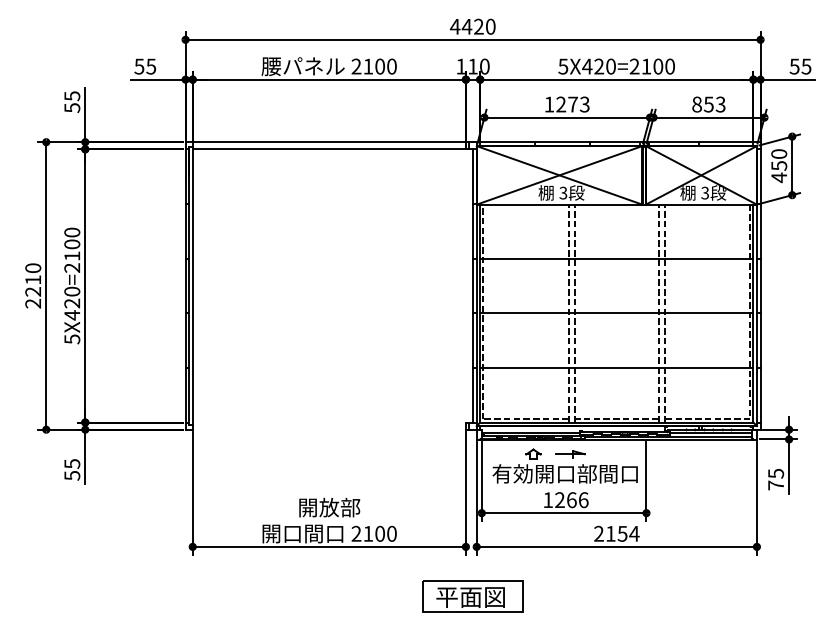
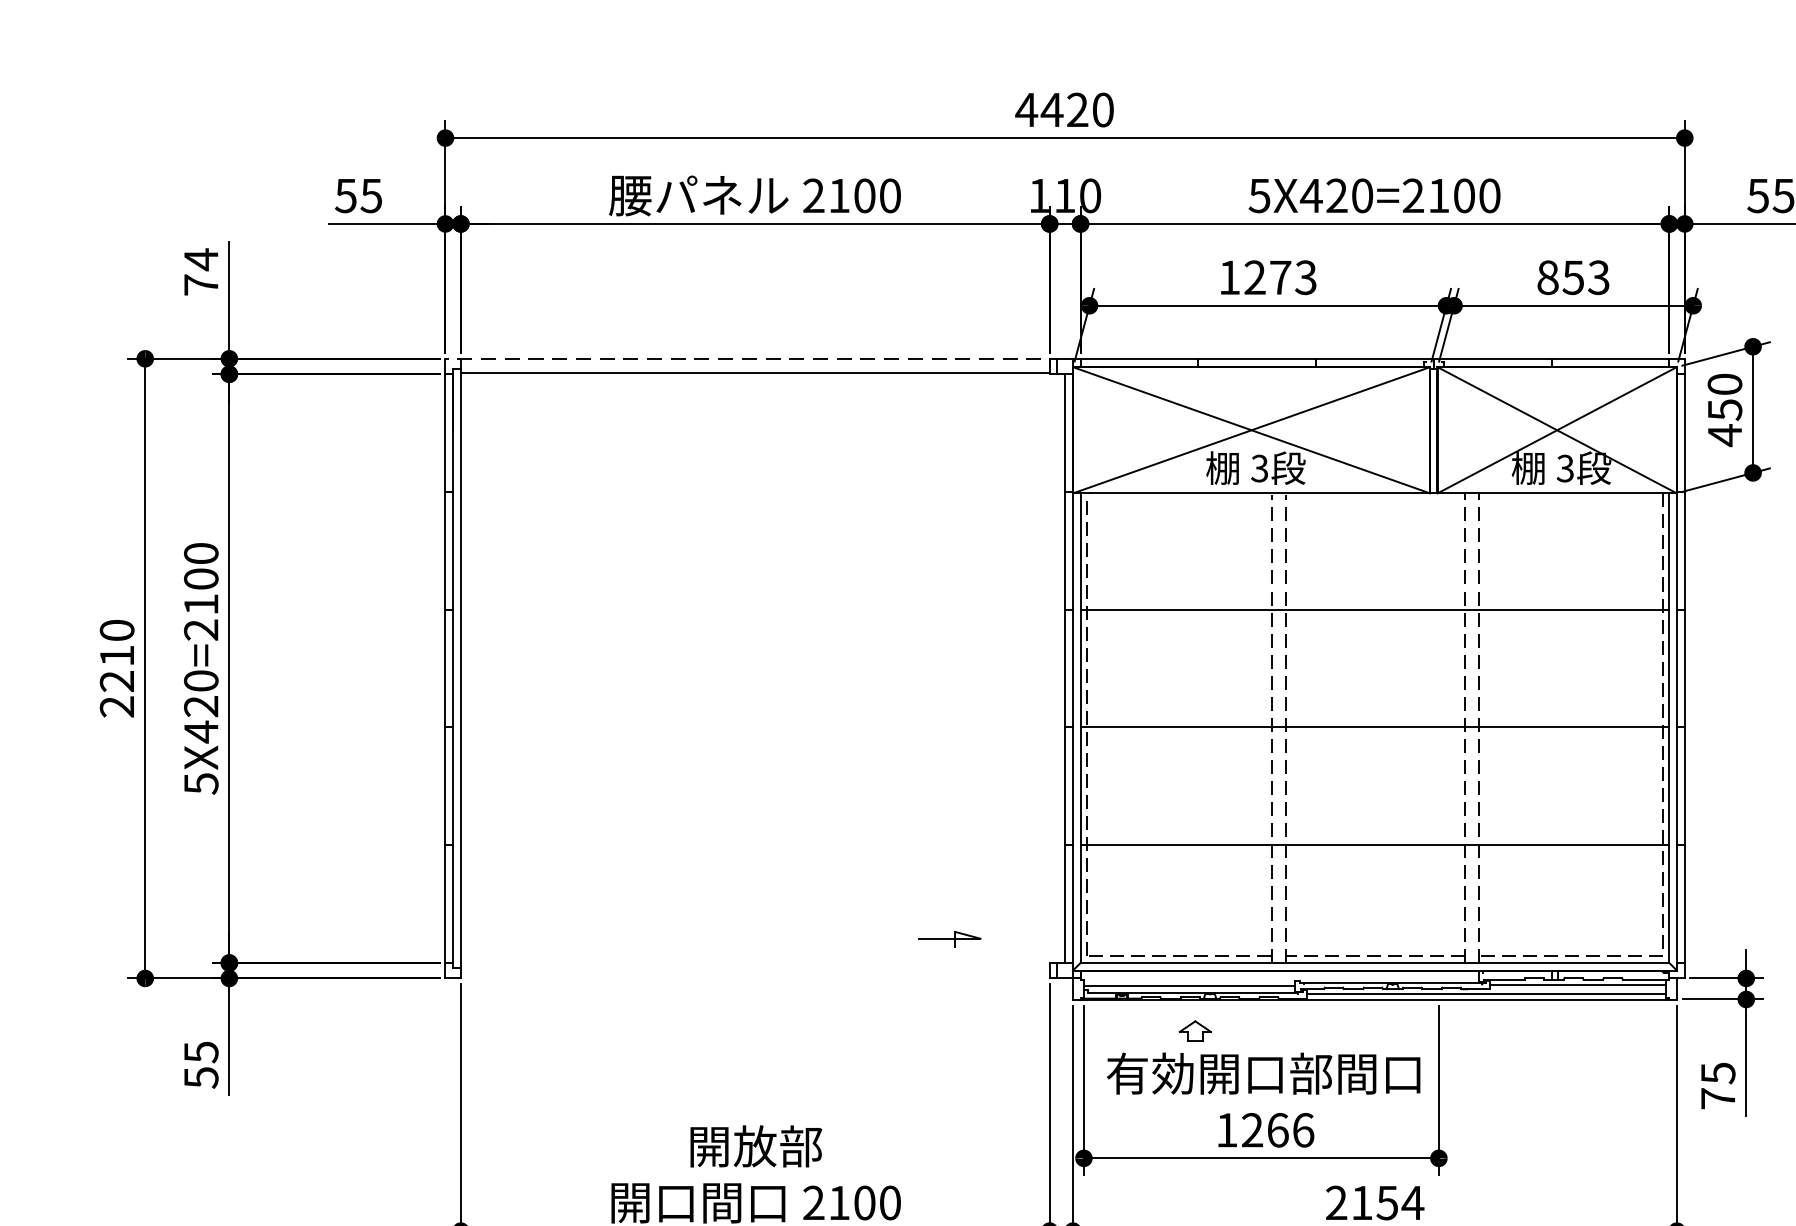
text: (72, 102) -> (201, 273), 55 -> 74
line: (329, 142) -> (755, 359), solid -> dashed
part: (570, 454) -> (949, 939), moved

